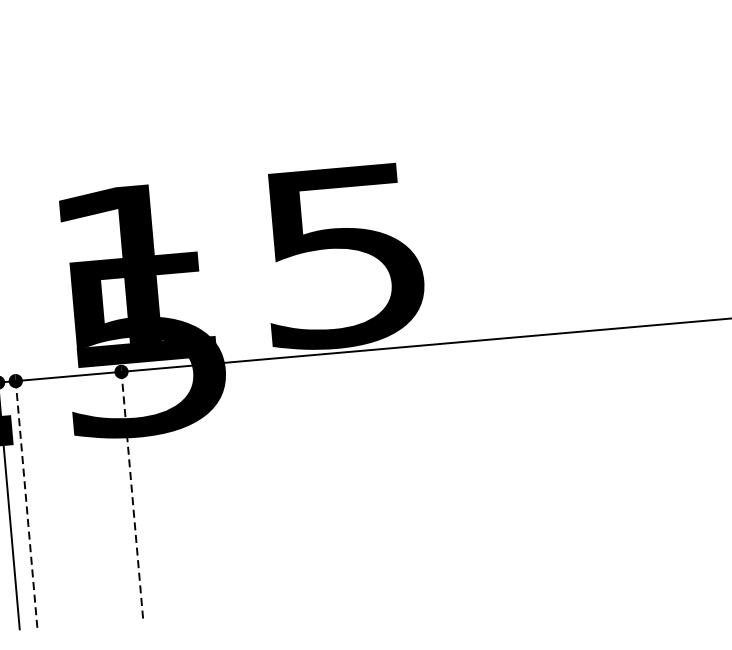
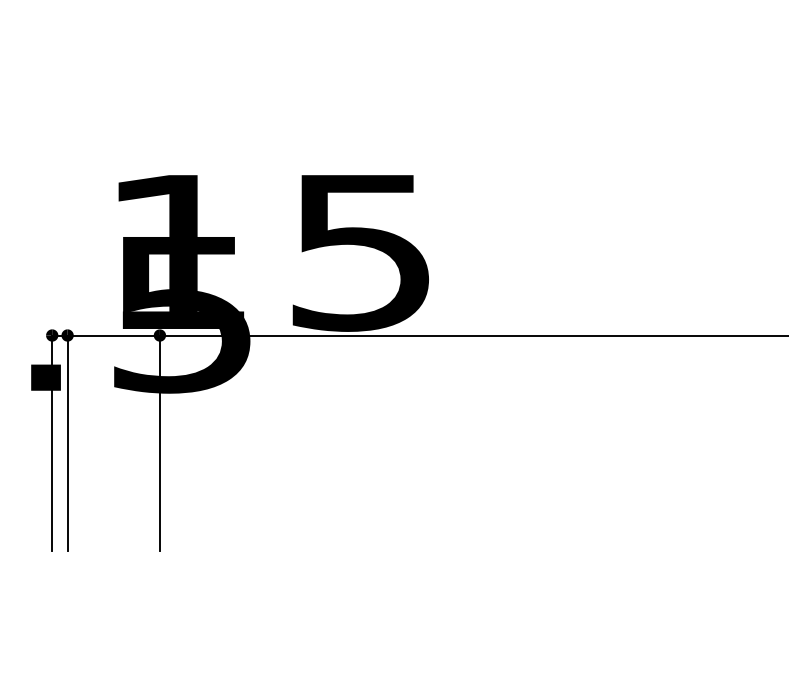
line: (131, 495) -> (159, 443), dashed -> solid
line: (26, 504) -> (67, 443), dashed -> solid

